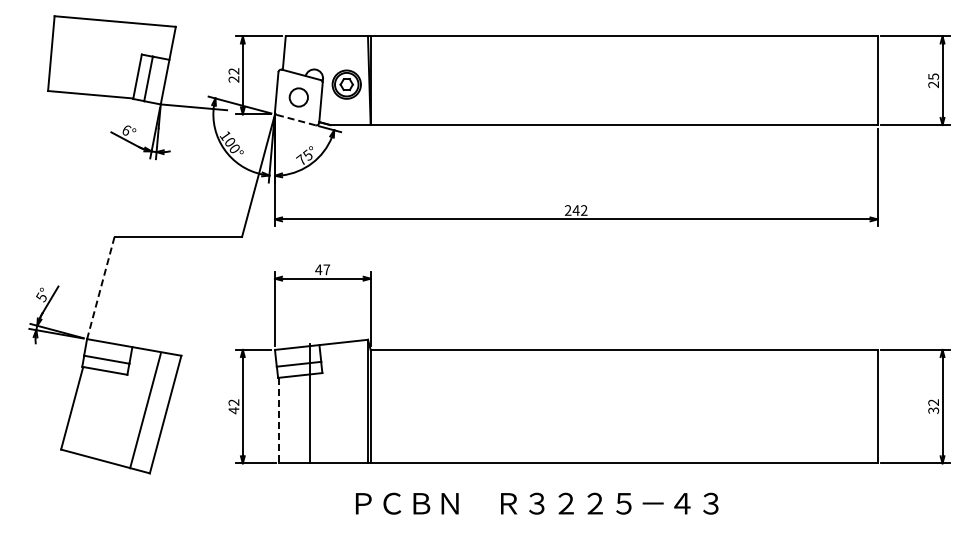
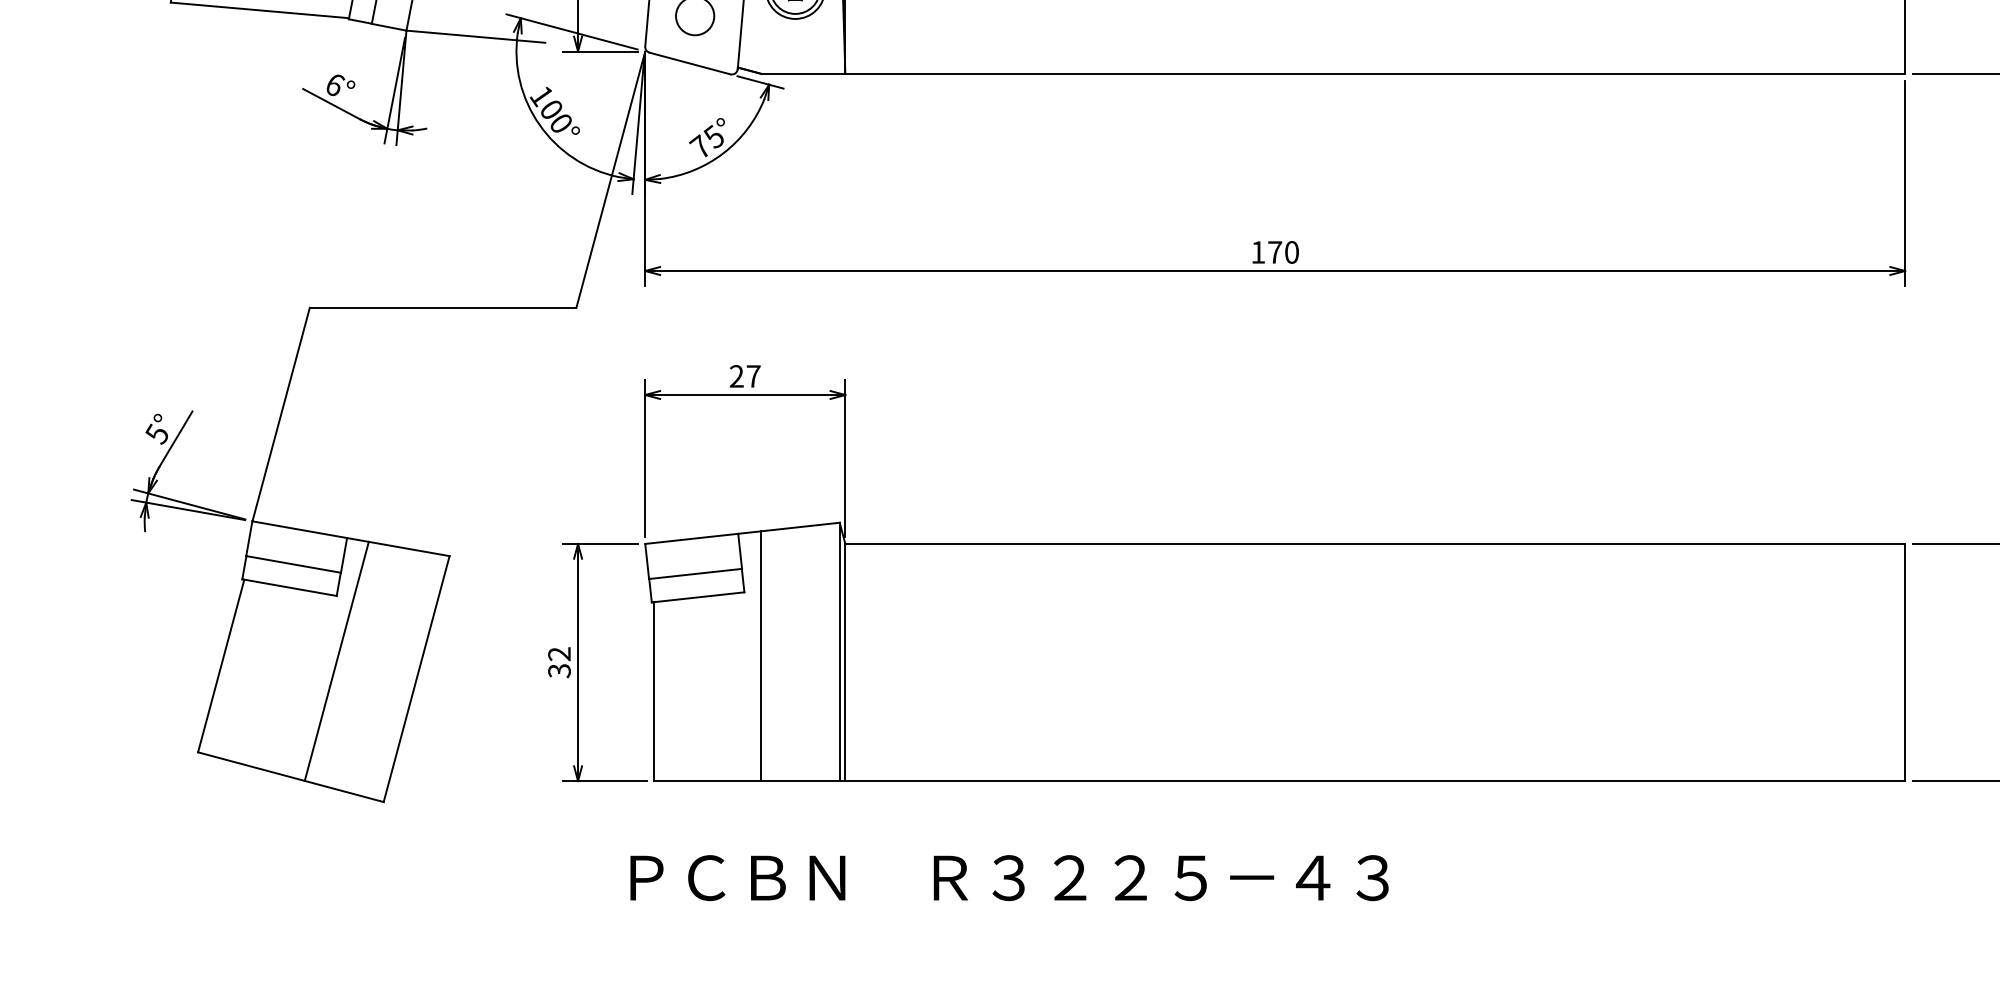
line: (296, 120) -> (690, 64), dashed -> solid
text: (575, 210) -> (1273, 252), 242 -> 170
text: (318, 269) -> (736, 375), 47 -> 27
line: (100, 288) -> (280, 415), dashed -> solid
line: (310, 403) -> (761, 655), moved
line: (145, 410) -> (336, 660), moved
text: (233, 410) -> (558, 670), 42 -> 32
line: (279, 420) -> (654, 691), dashed -> solid
text: (537, 503) -> (1010, 877), moved

